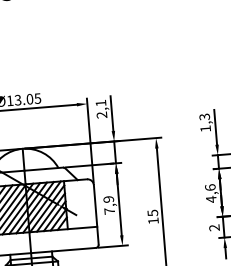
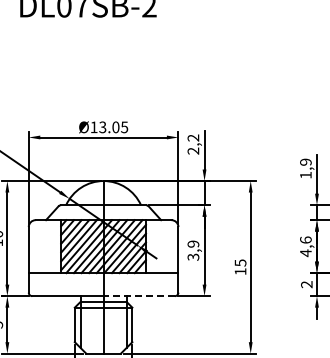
text: (101, 102) -> (193, 137), 2,1 -> 2,2
text: (204, 116) -> (305, 161), 1,3 -> 1,9
text: (109, 210) -> (193, 256), 7,9 -> 3,9
line: (63, 250) -> (139, 296), solid -> dashed

